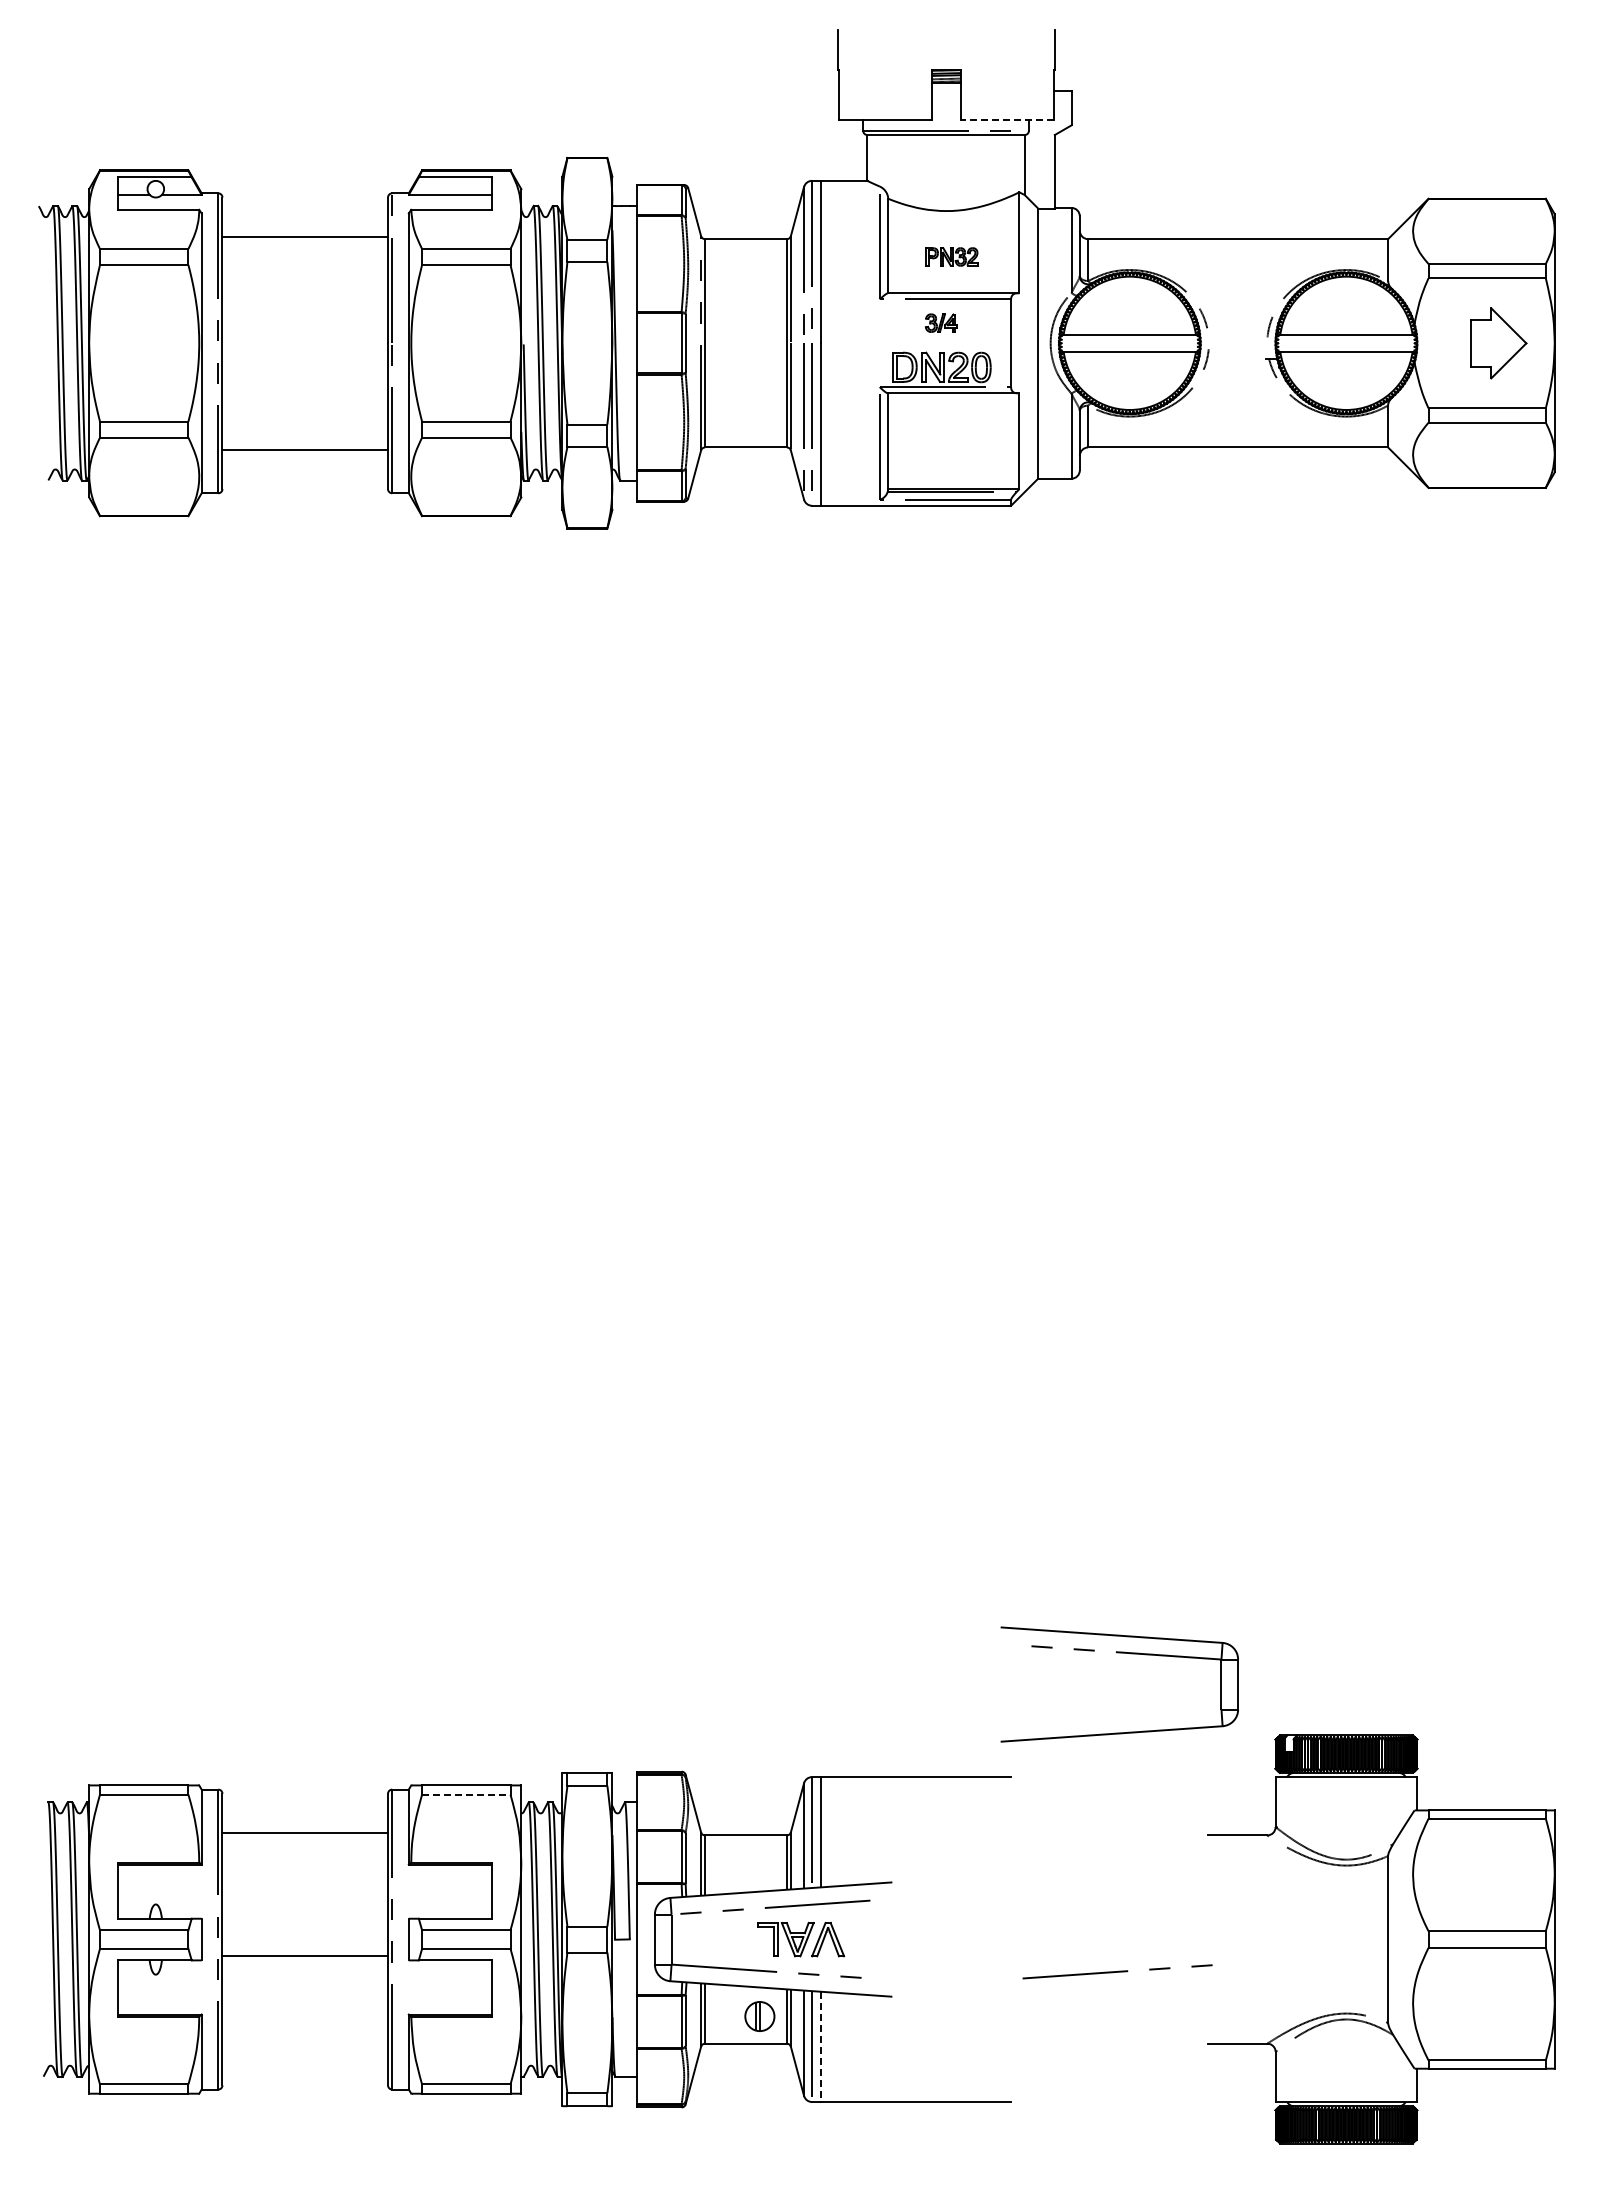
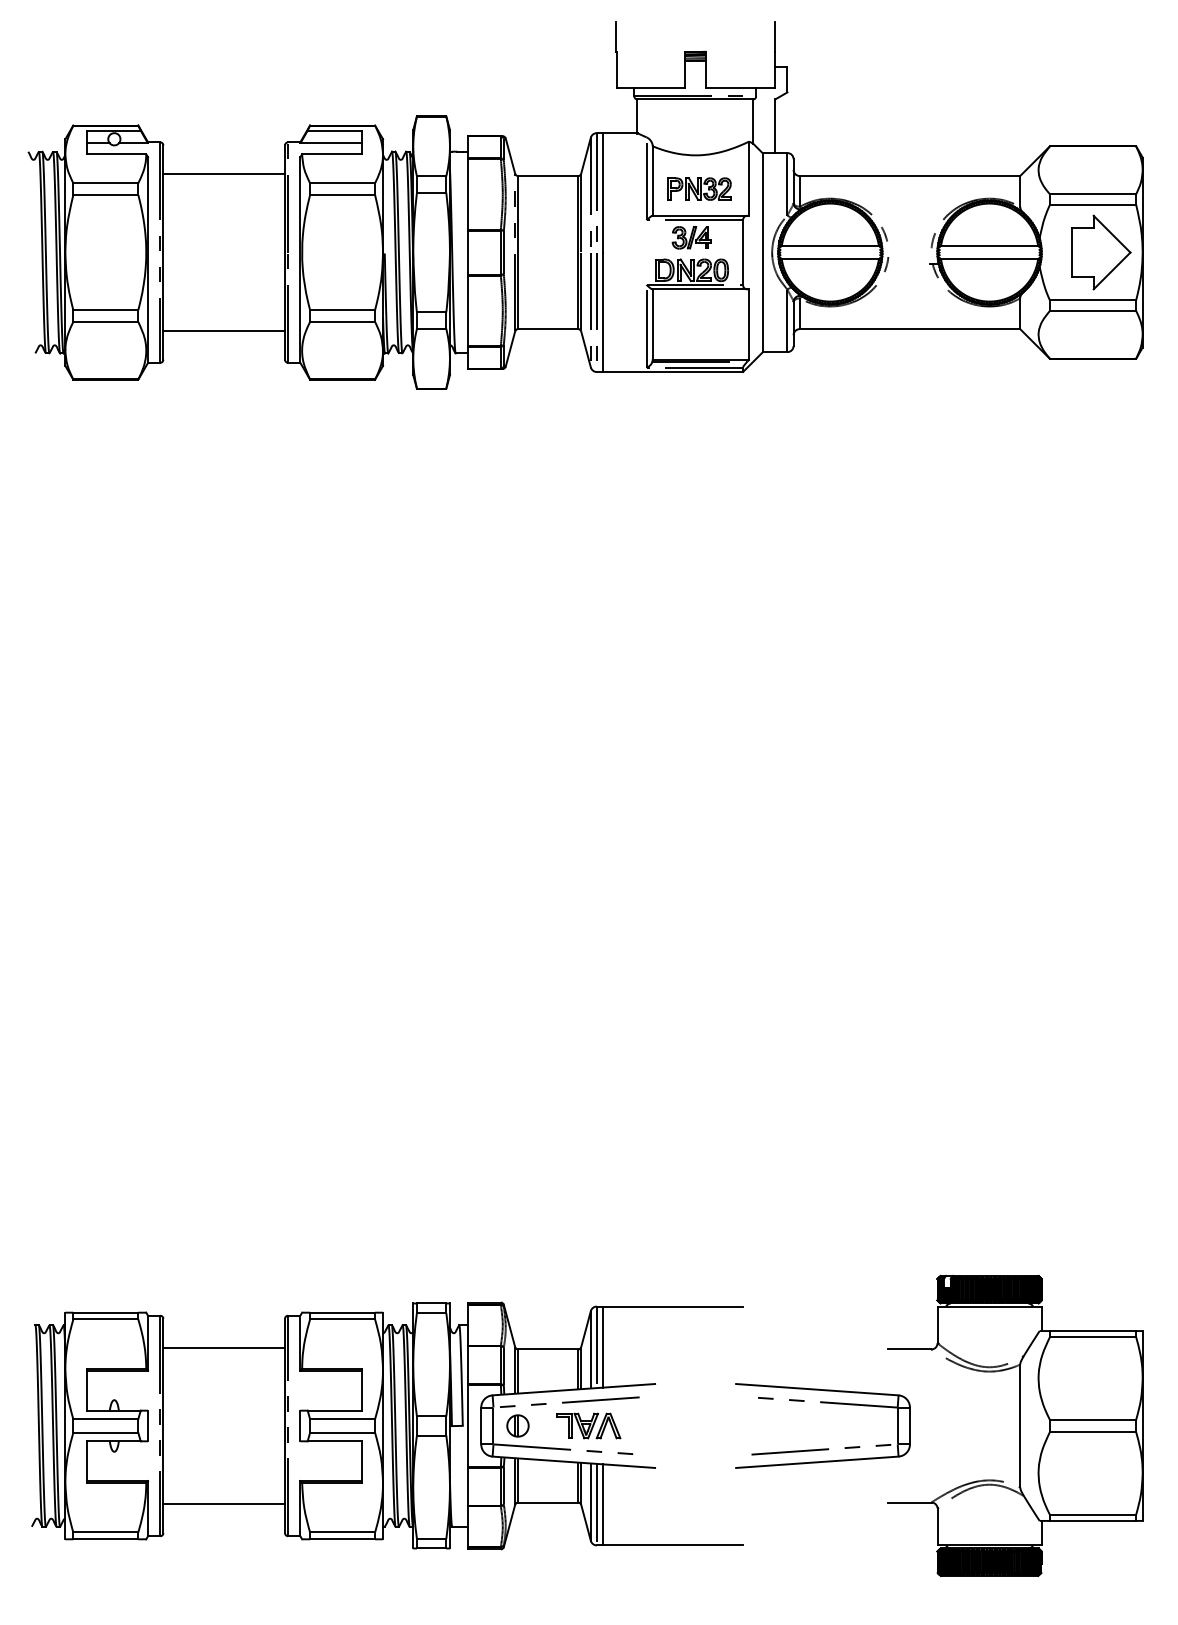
line: (1007, 120) -> (740, 88), dashed -> solid
part: (951, 256) -> (699, 188), size x1.67
part: (941, 322) -> (691, 237), size x1.67
part: (1498, 343) -> (1101, 252), size x1.43
part: (1119, 1653) -> (822, 1403), moved
line: (466, 1794) -> (342, 1319), dashed -> solid
line: (305, 1955) -> (224, 1503), moved
part: (759, 2016) -> (517, 1425), moved
line: (820, 2047) -> (602, 1505), dashed -> solid

